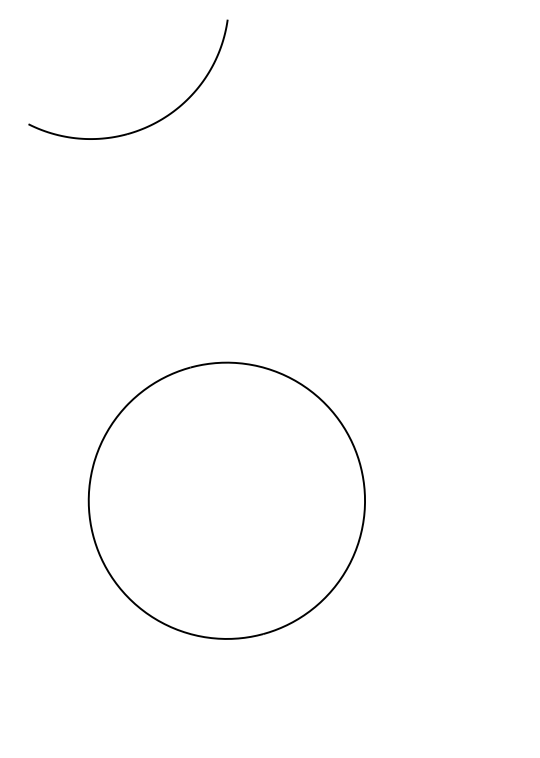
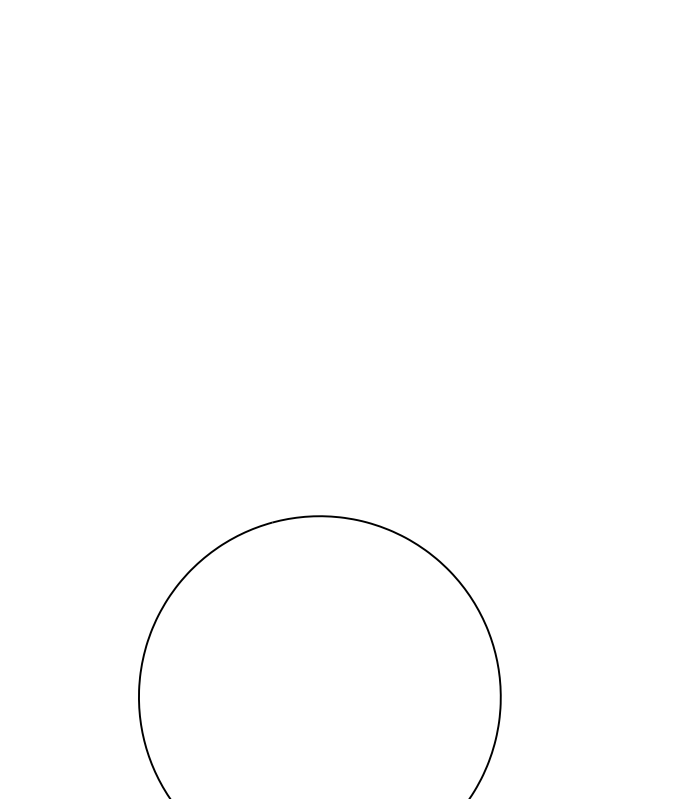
part: (147, 125) -> (215, 205), removed

